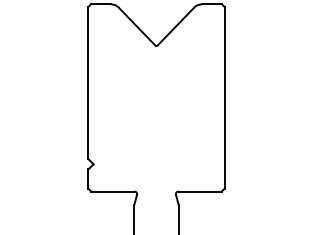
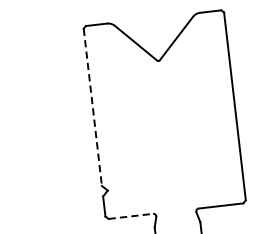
line: (88, 83) -> (92, 107), solid -> dashed
line: (112, 191) -> (130, 216), solid -> dashed

